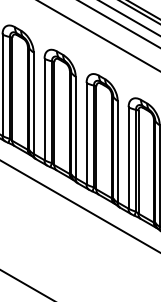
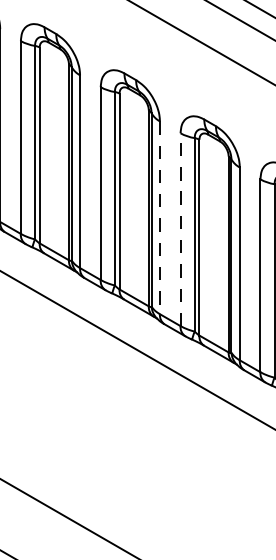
line: (75, 127) -> (159, 217), solid -> dashed
line: (86, 133) -> (180, 229), solid -> dashed

